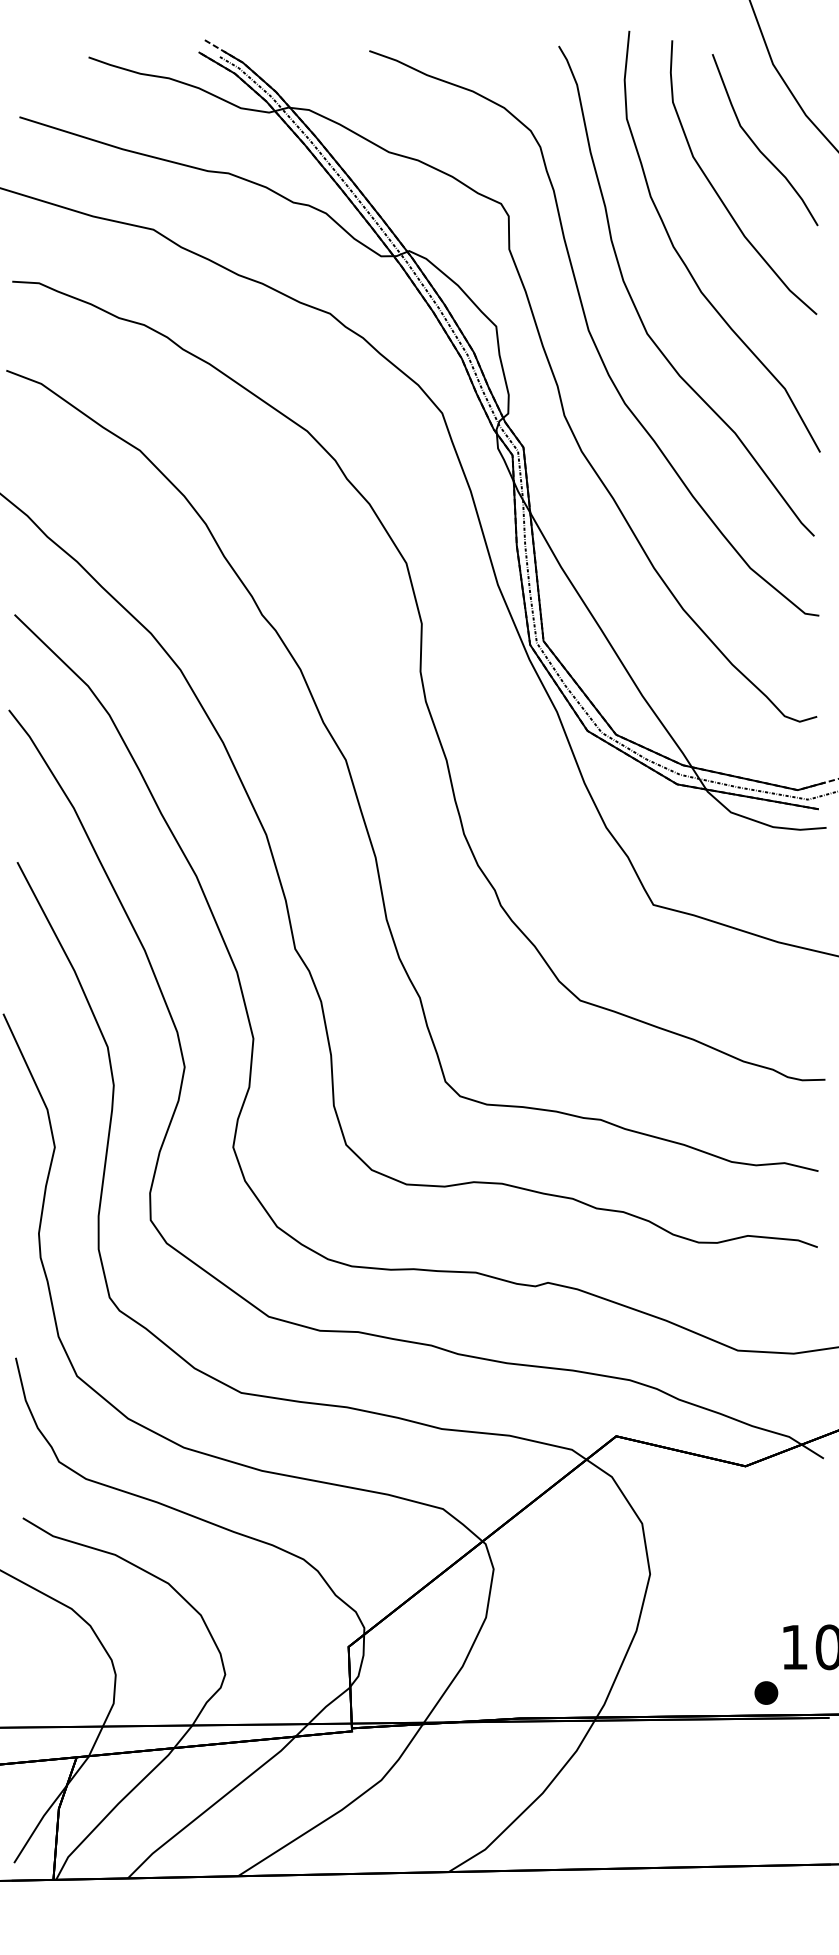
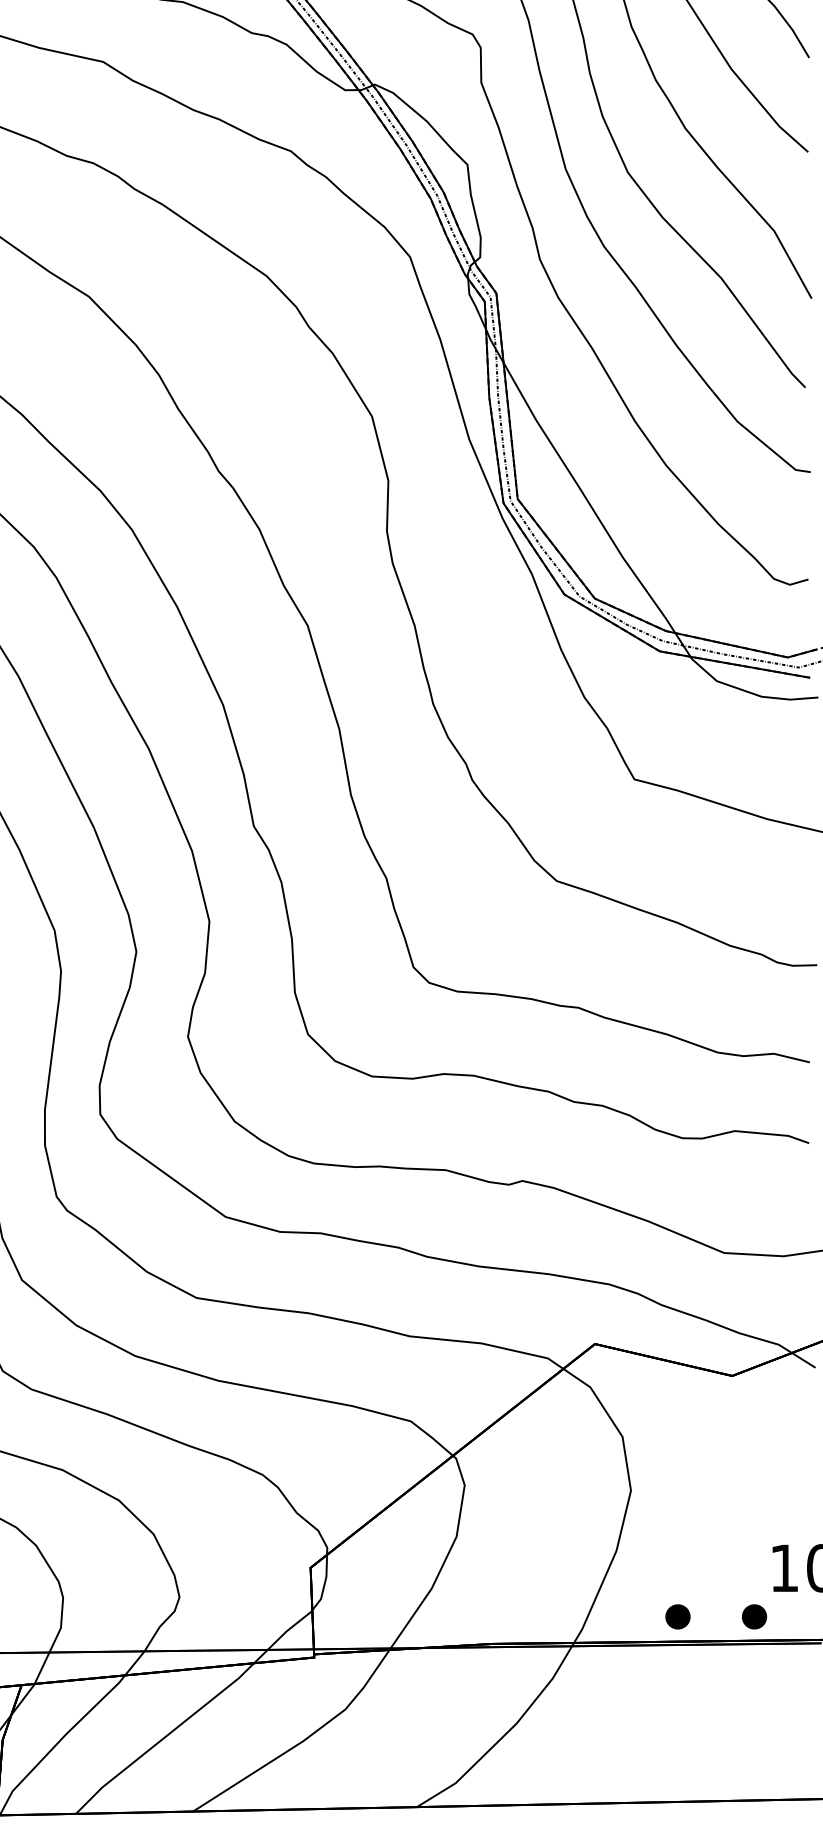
part: (694, 1692) -> (678, 1616), added

